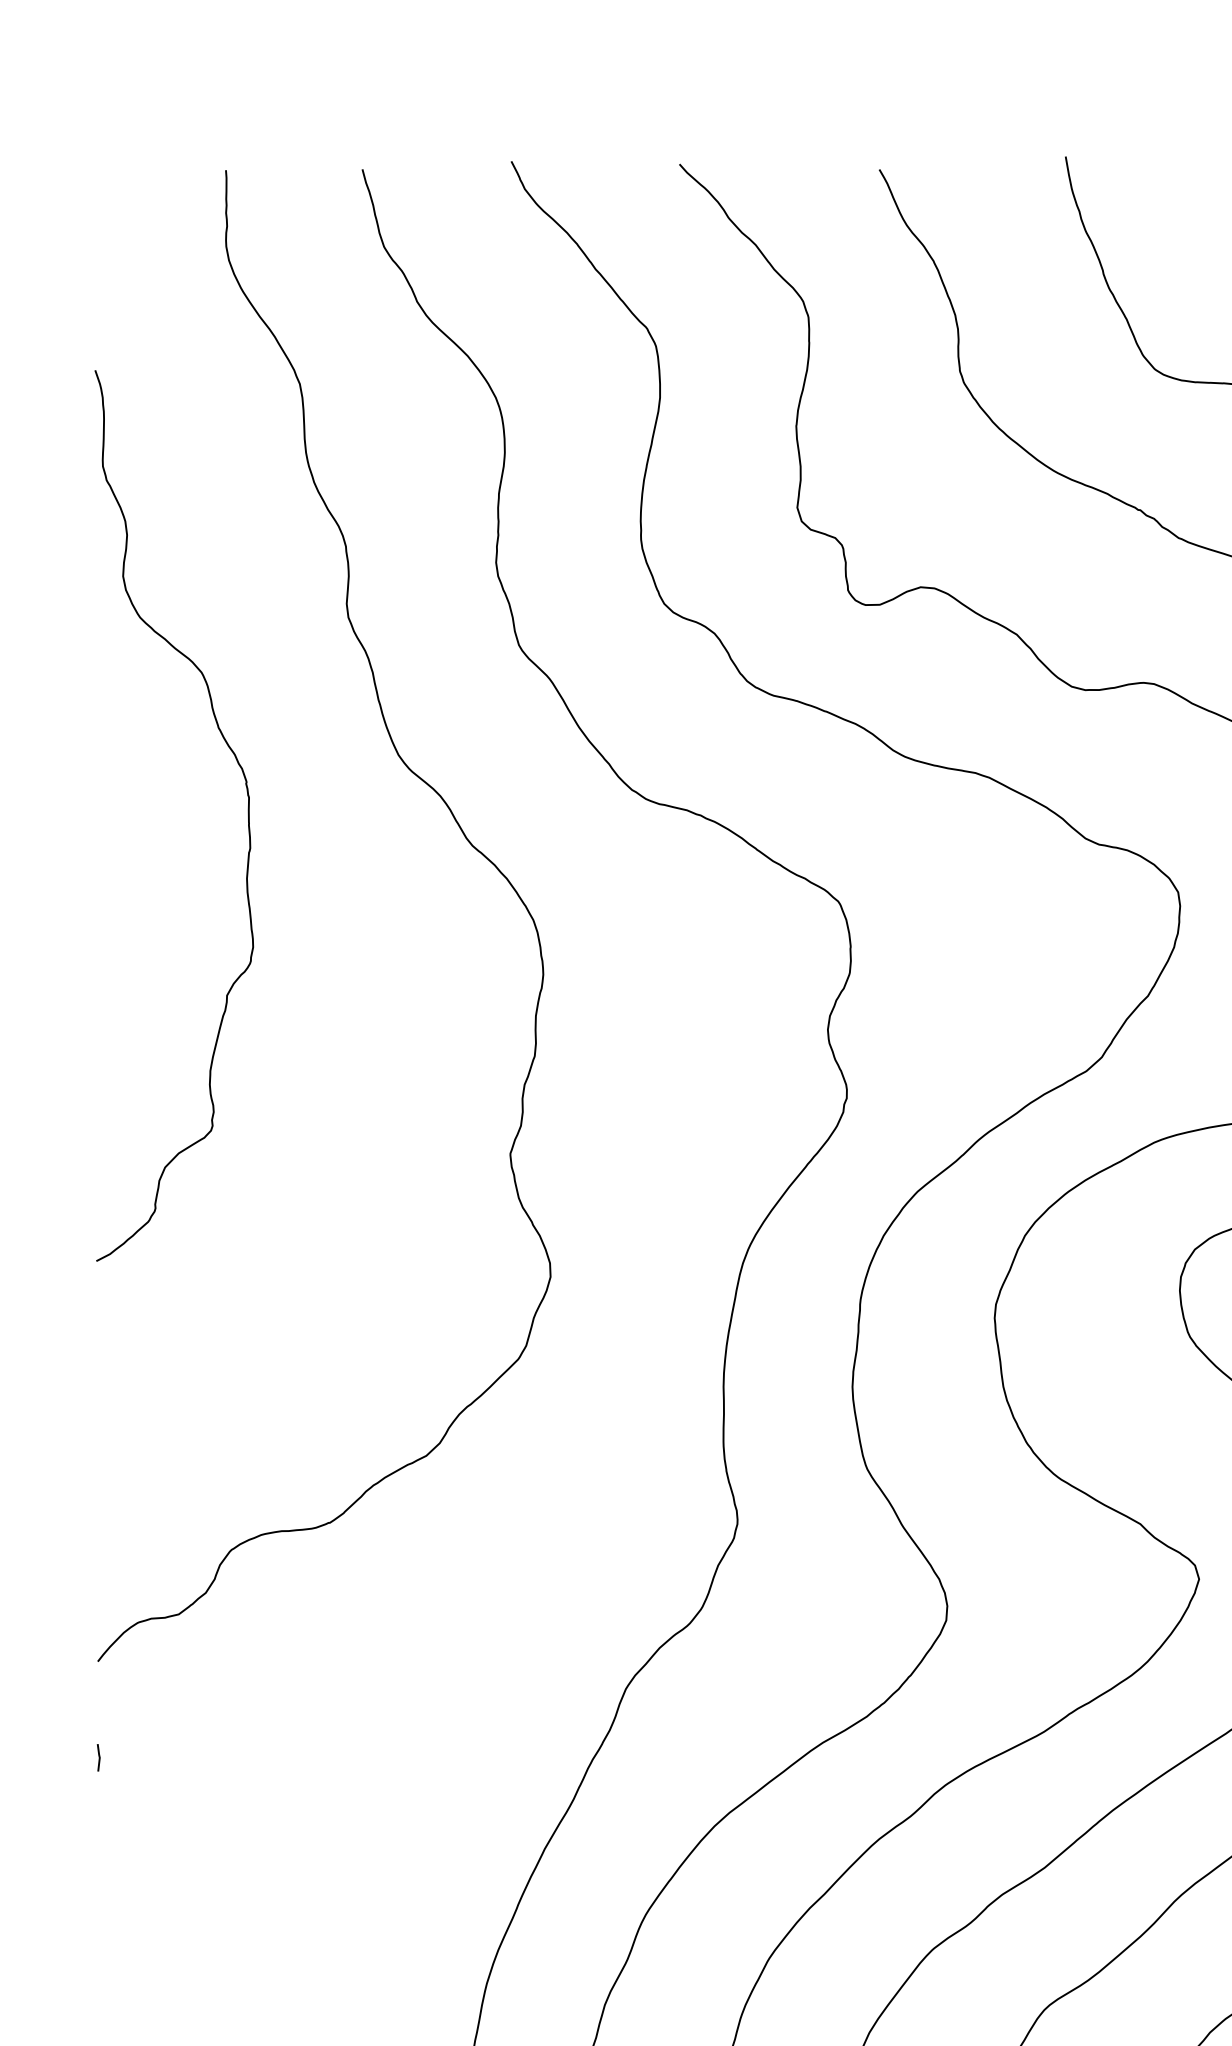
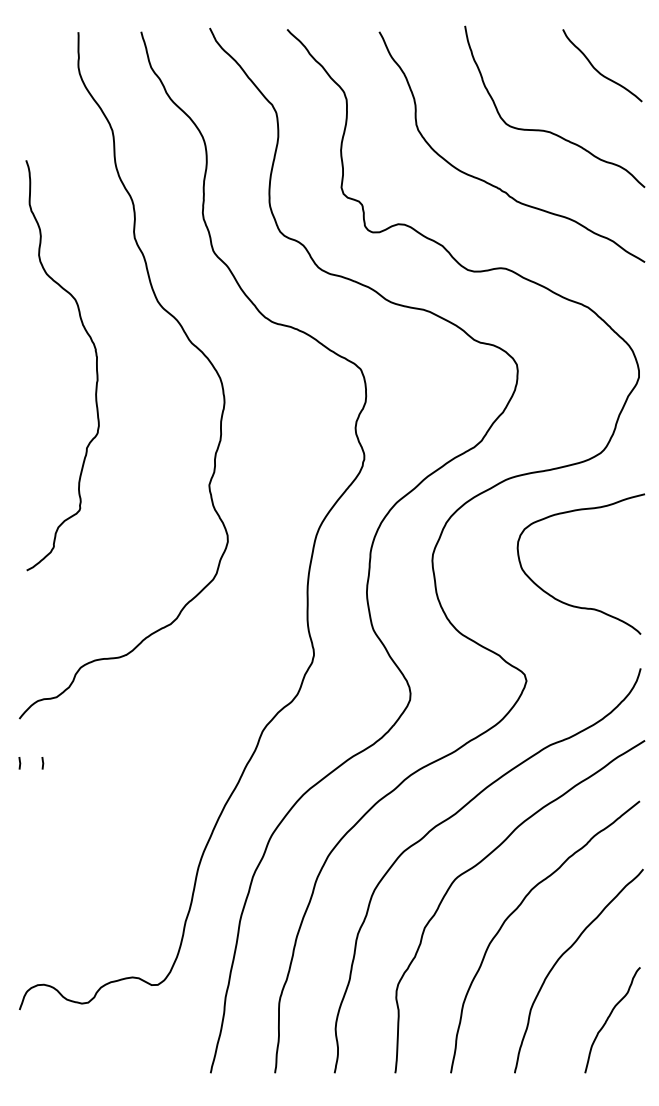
curve: (247, 815) -> (96, 365), moved
line: (148, 1758) -> (42, 763), added

